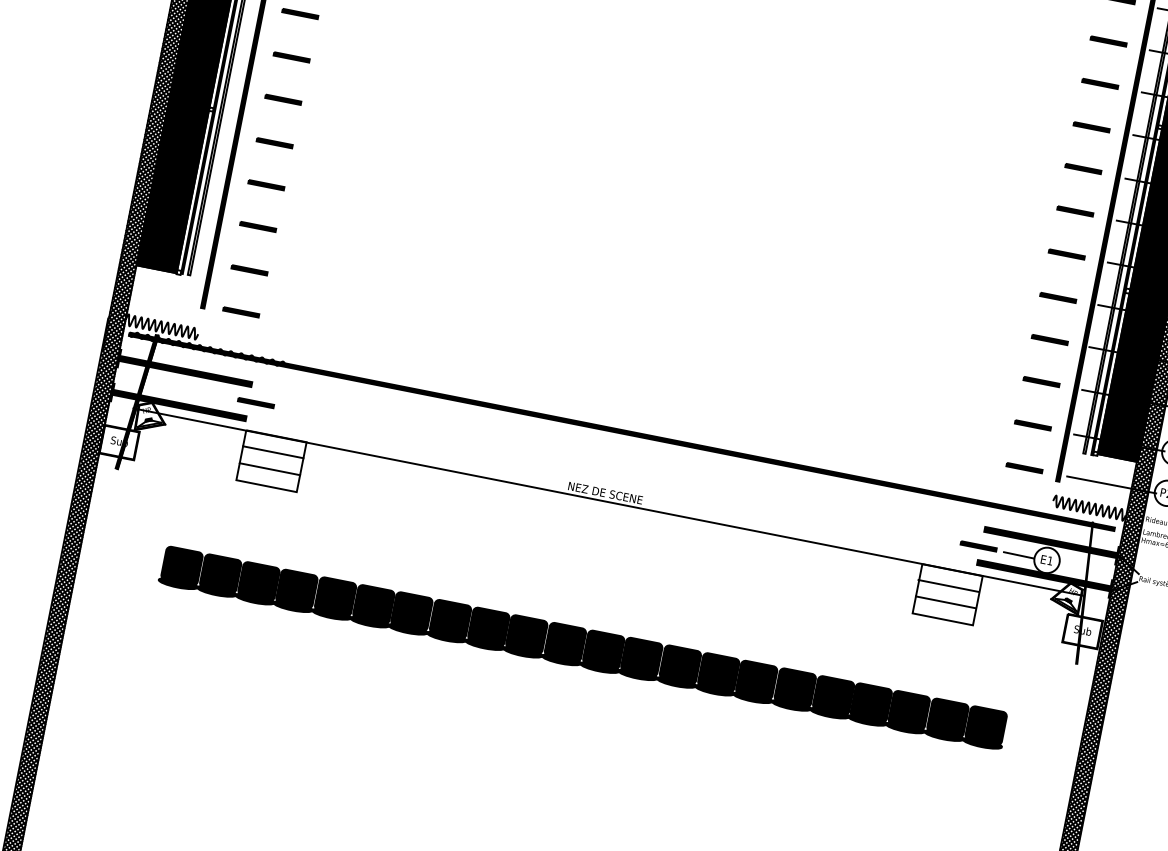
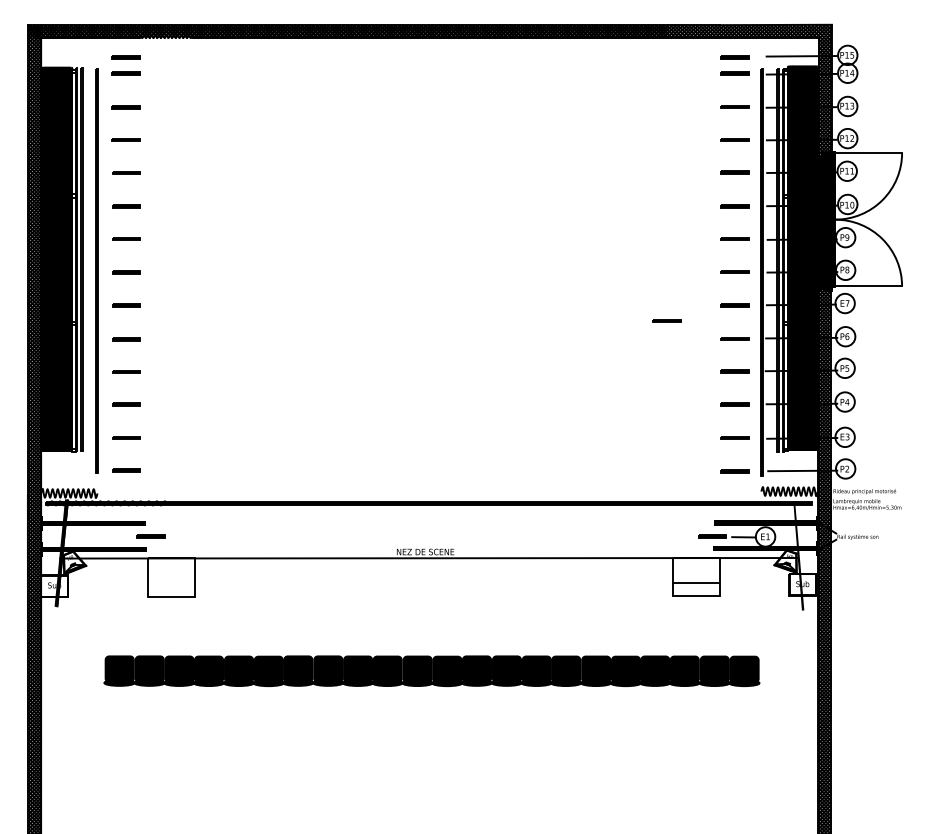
line: (974, 256) -> (666, 320), added
line: (272, 451) -> (170, 570), removed
line: (269, 468) -> (170, 583), removed
line: (948, 585) -> (695, 570), removed

